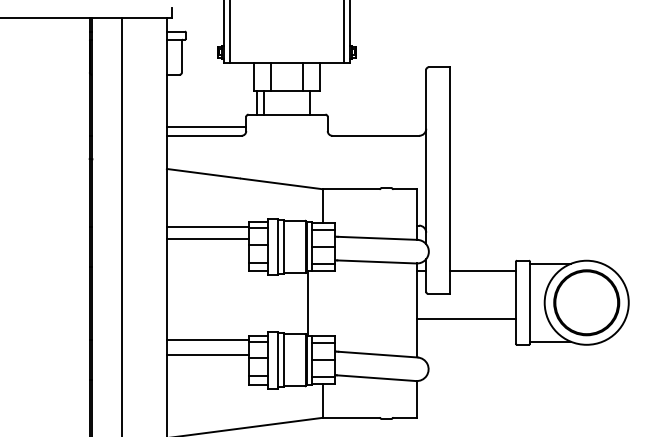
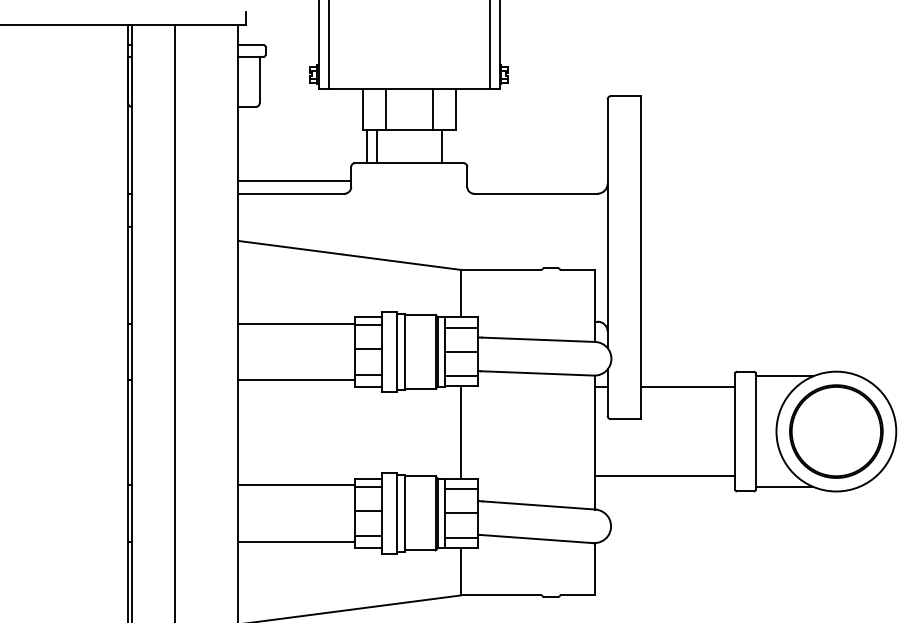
line: (207, 239) -> (296, 380), moved
line: (307, 303) -> (460, 432), moved
line: (466, 318) -> (665, 476), moved
line: (207, 355) -> (296, 541), moved

